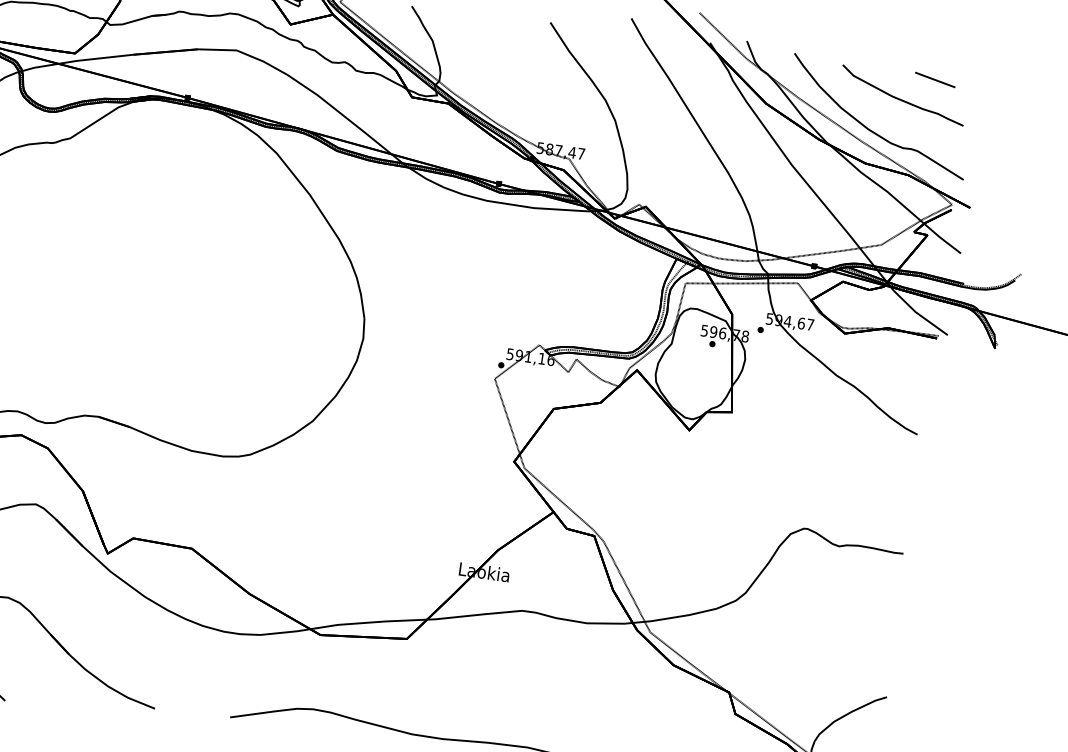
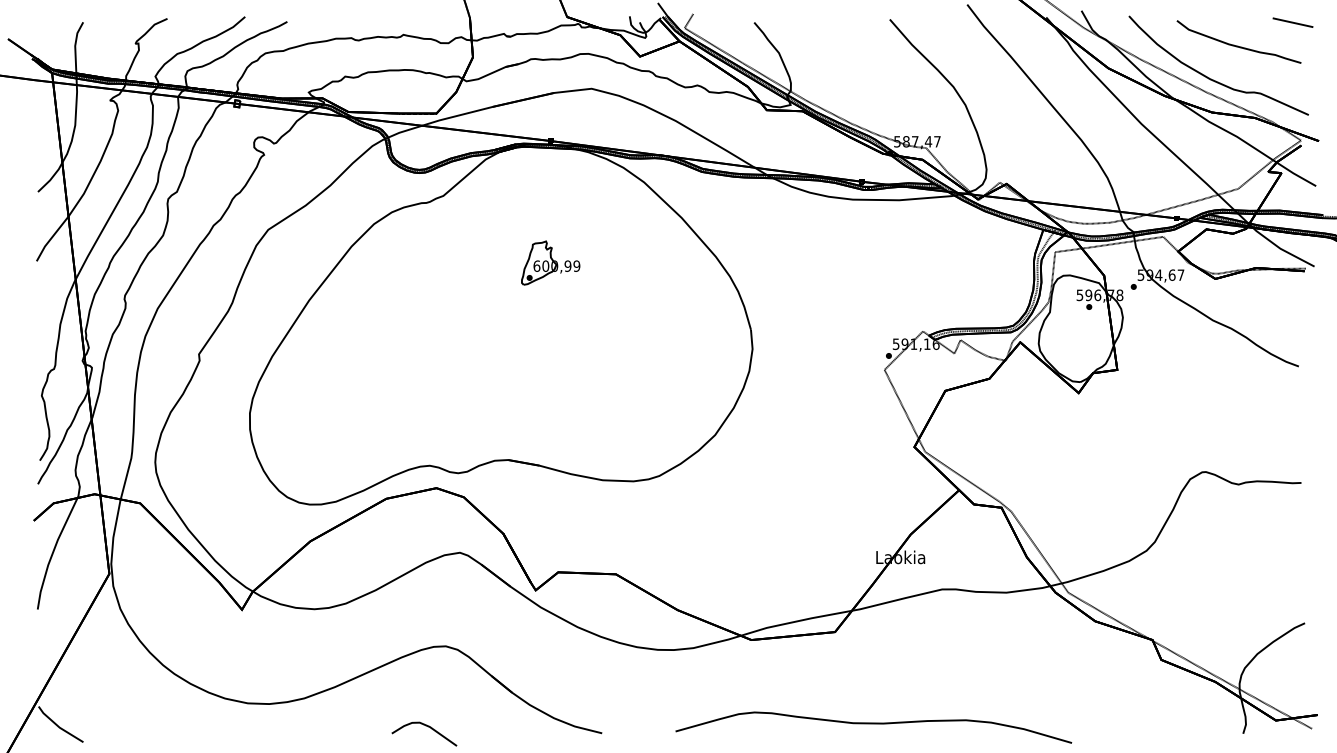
line: (934, 79) -> (1292, 22), moved
part: (169, 221) -> (550, 262), added

